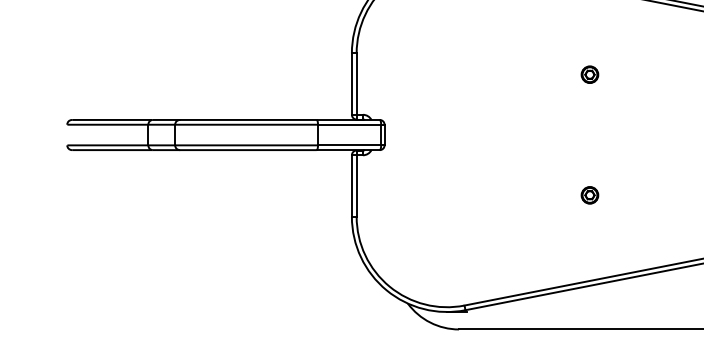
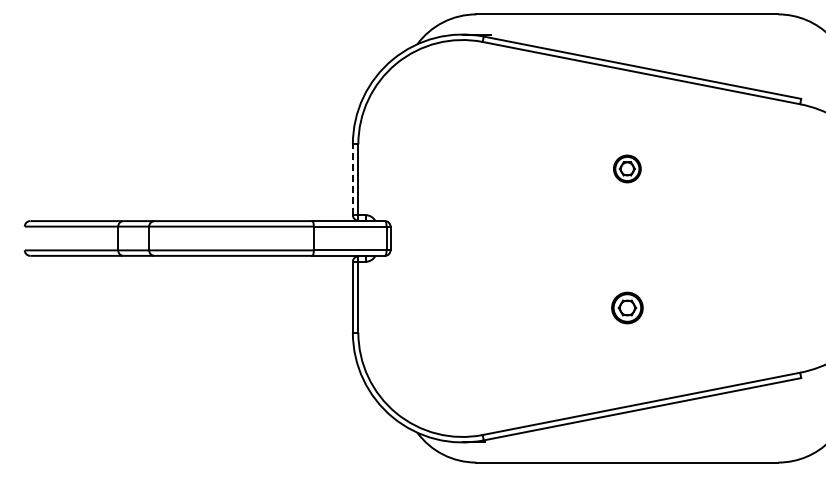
part: (589, 74) -> (626, 168), size x1.4
line: (351, 83) -> (352, 179), solid -> dashed
part: (589, 194) -> (626, 307), size x1.6

